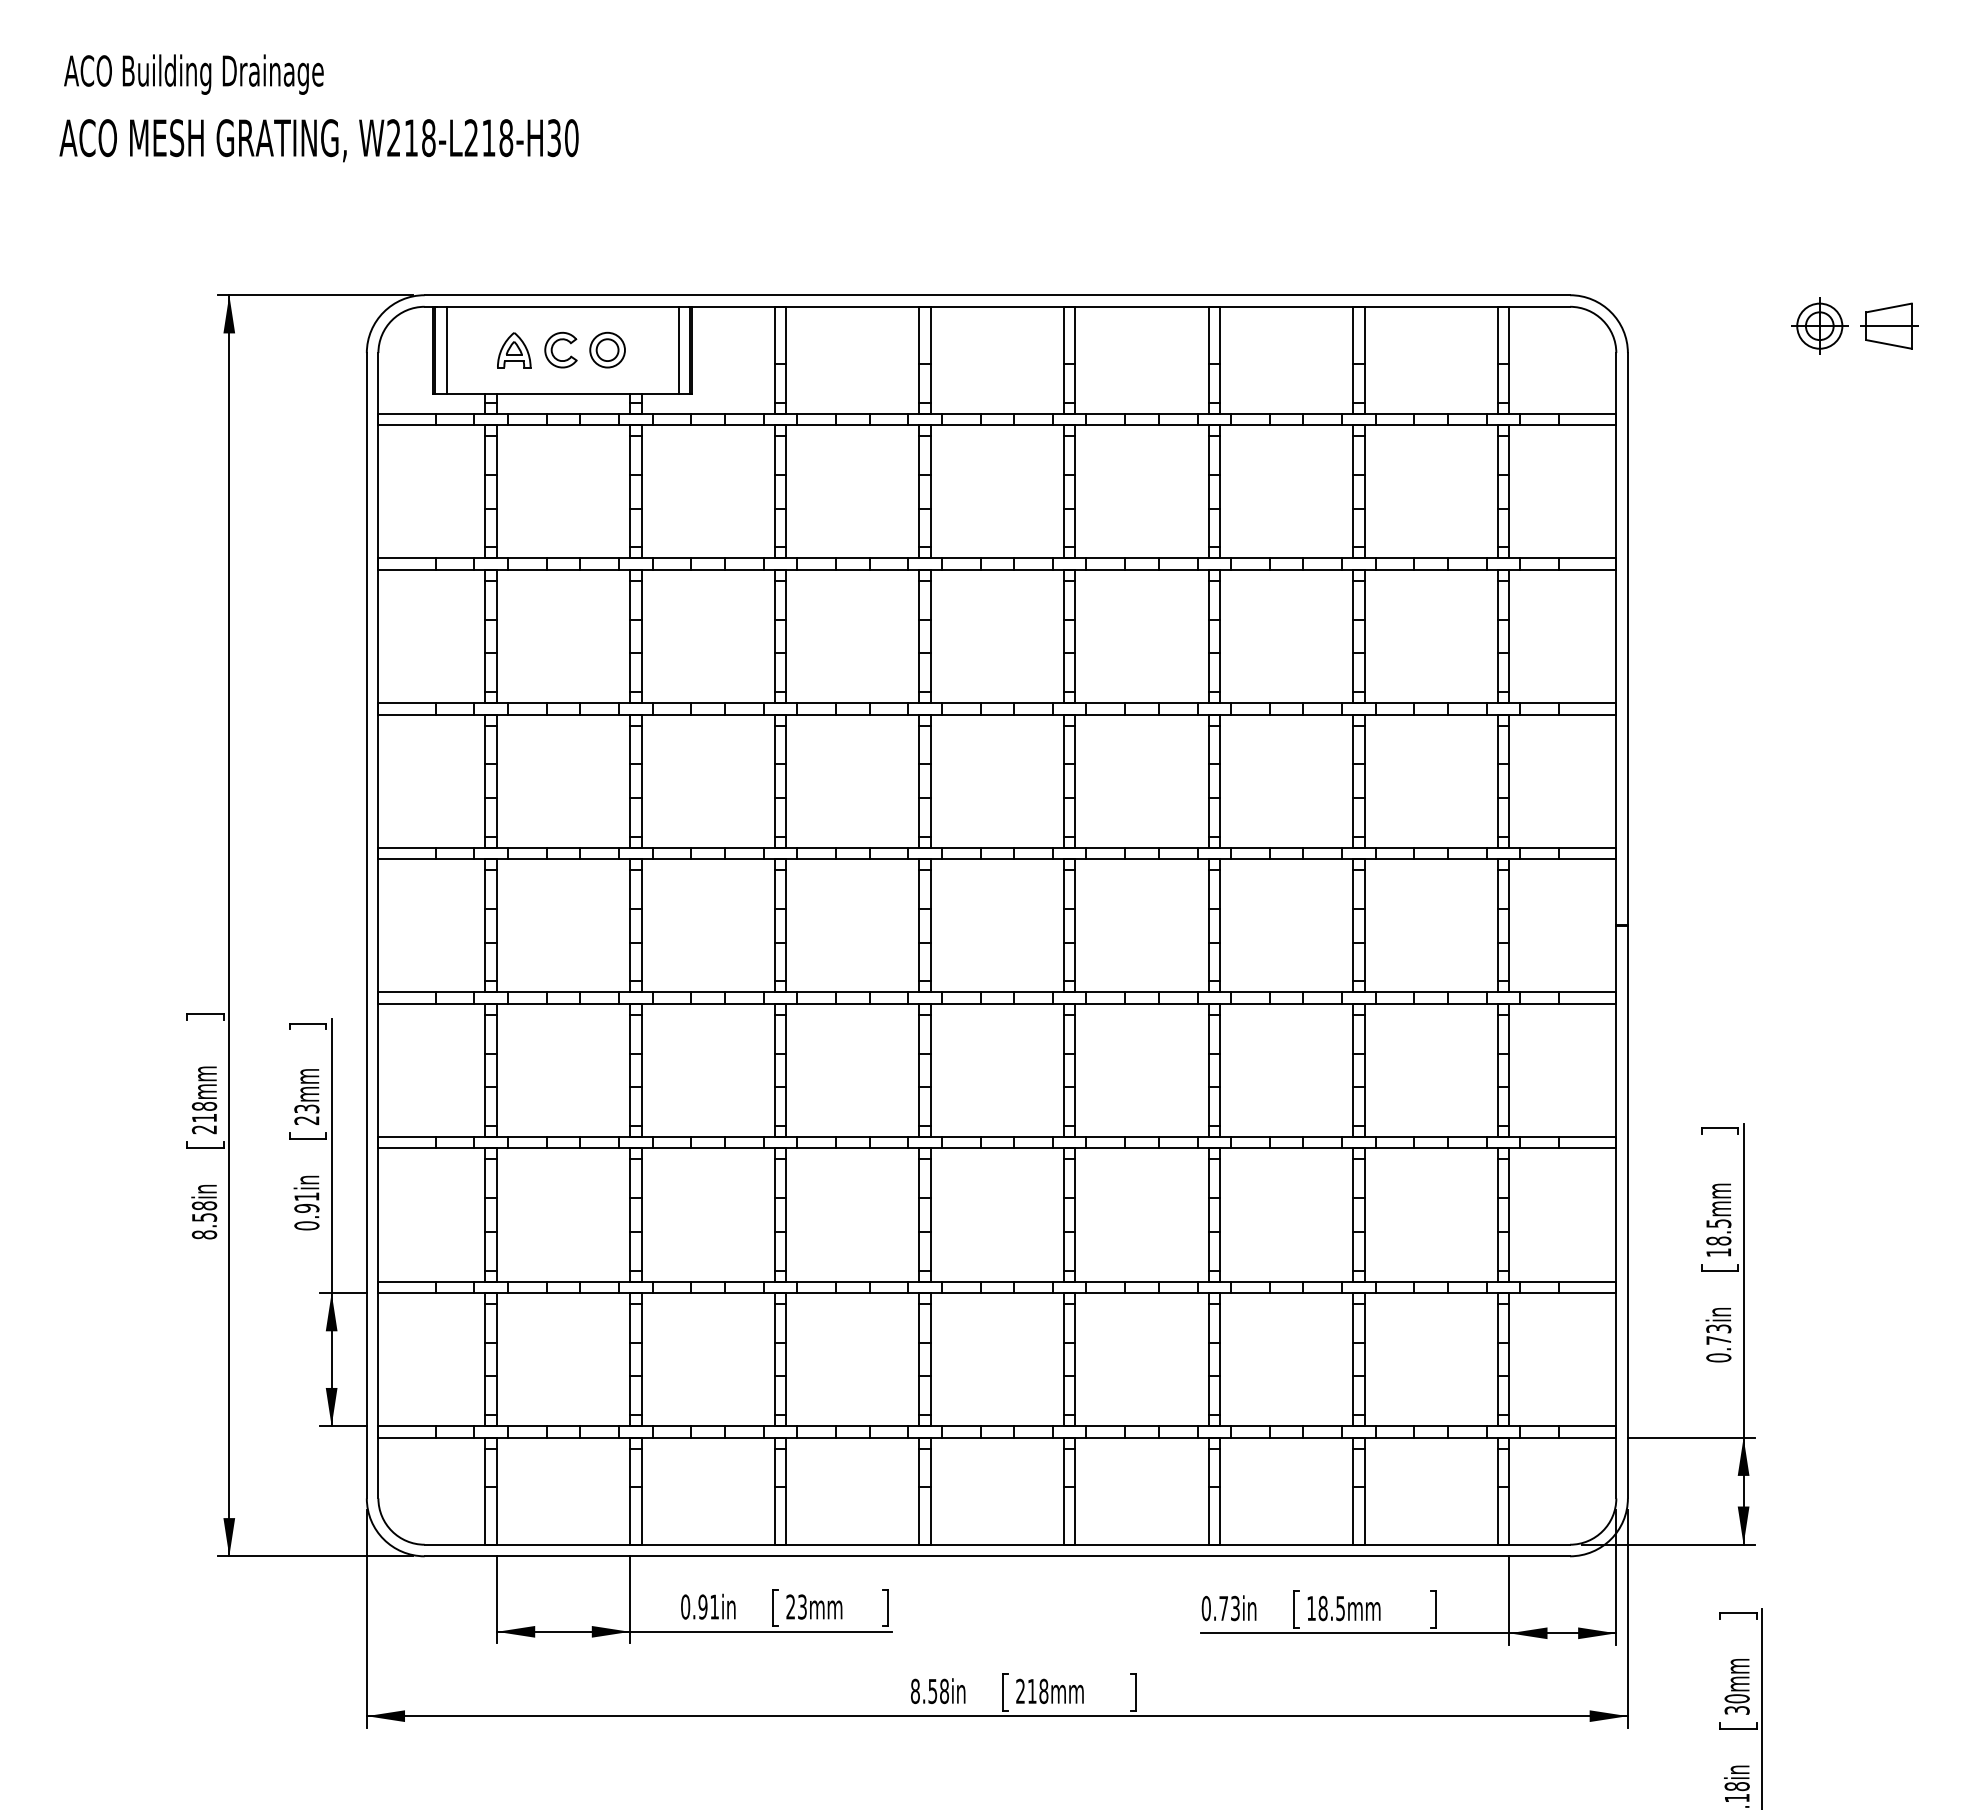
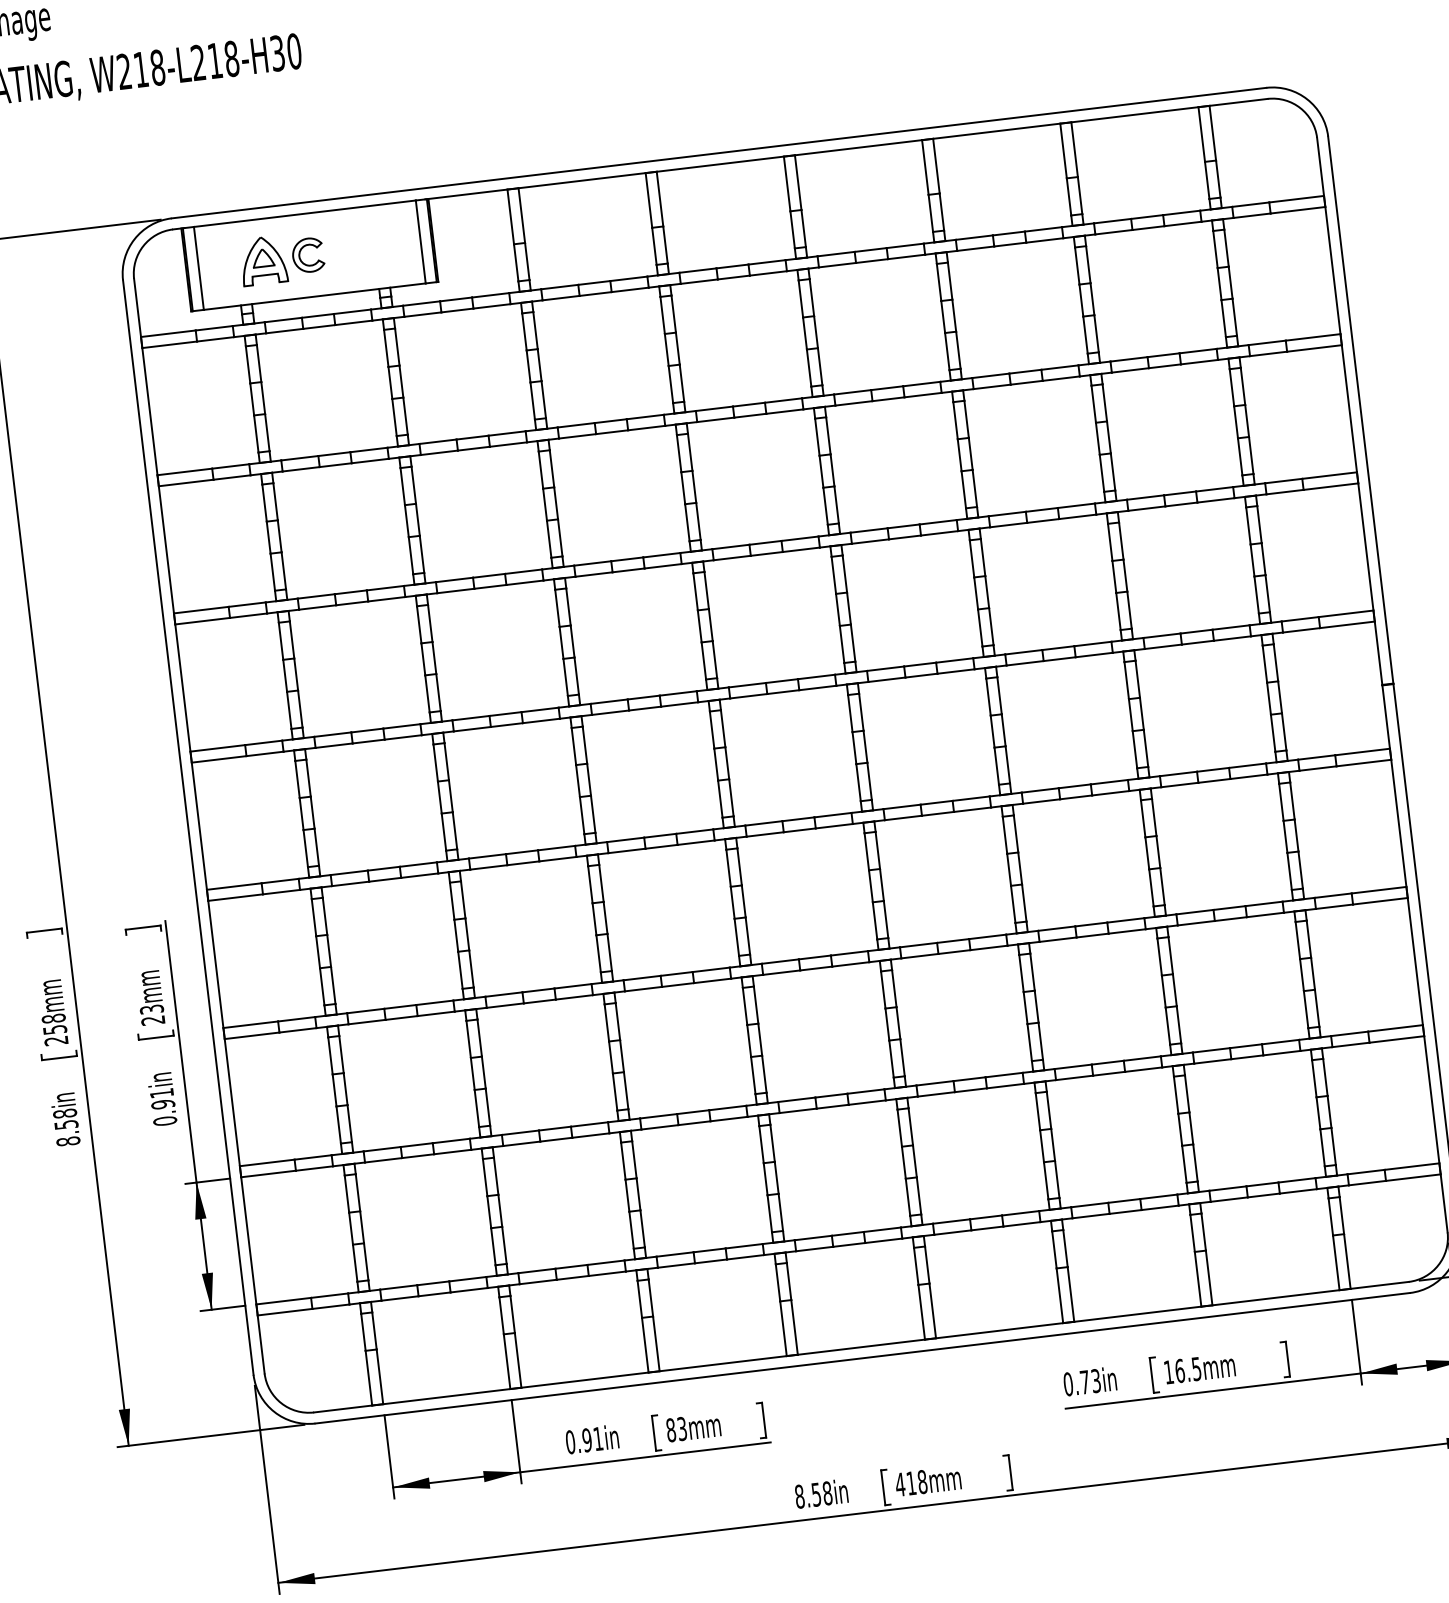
part: (607, 349) -> (352, 249), removed
part: (514, 350) -> (263, 260), size x1.4
text: (204, 1117) -> (55, 1029), 218mm -> 258mm
text: (790, 1606) -> (670, 1429), 23mm -> 83mm
text: (1322, 1607) -> (1179, 1370), 18.5mm -> 16.5mm
text: (1020, 1690) -> (900, 1483), 218mm -> 418mm

